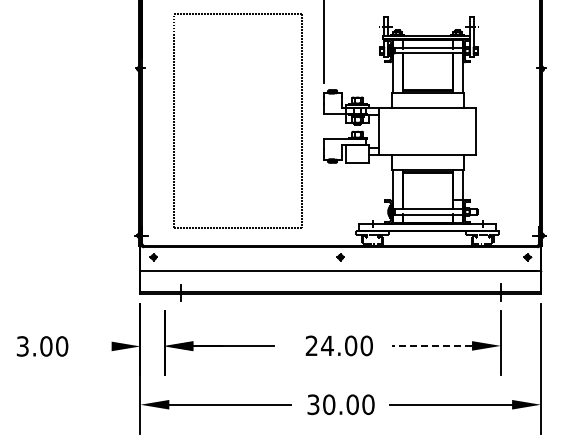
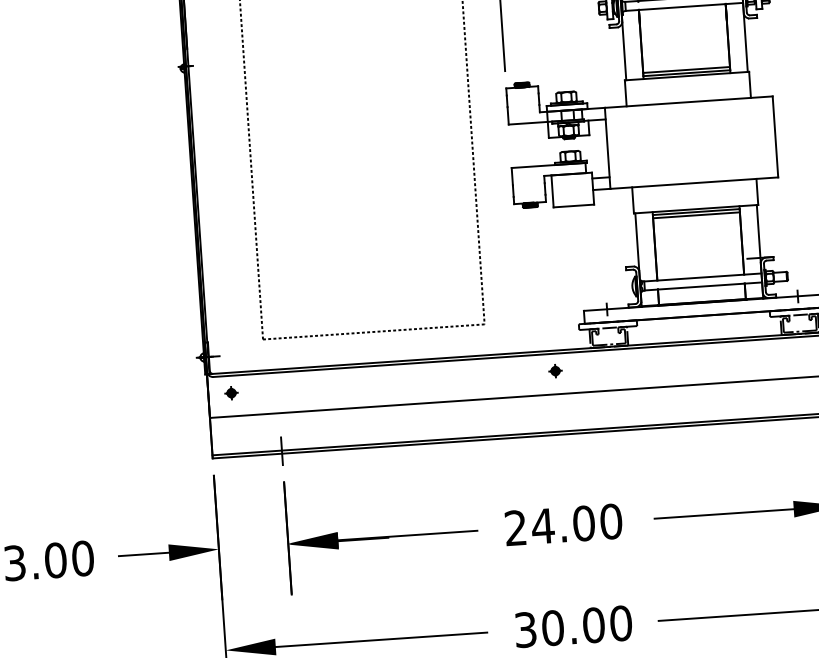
part: (219, 342) -> (383, 531), moved
line: (431, 345) -> (723, 513), dashed -> solid
line: (96, 346) -> (142, 554), added

